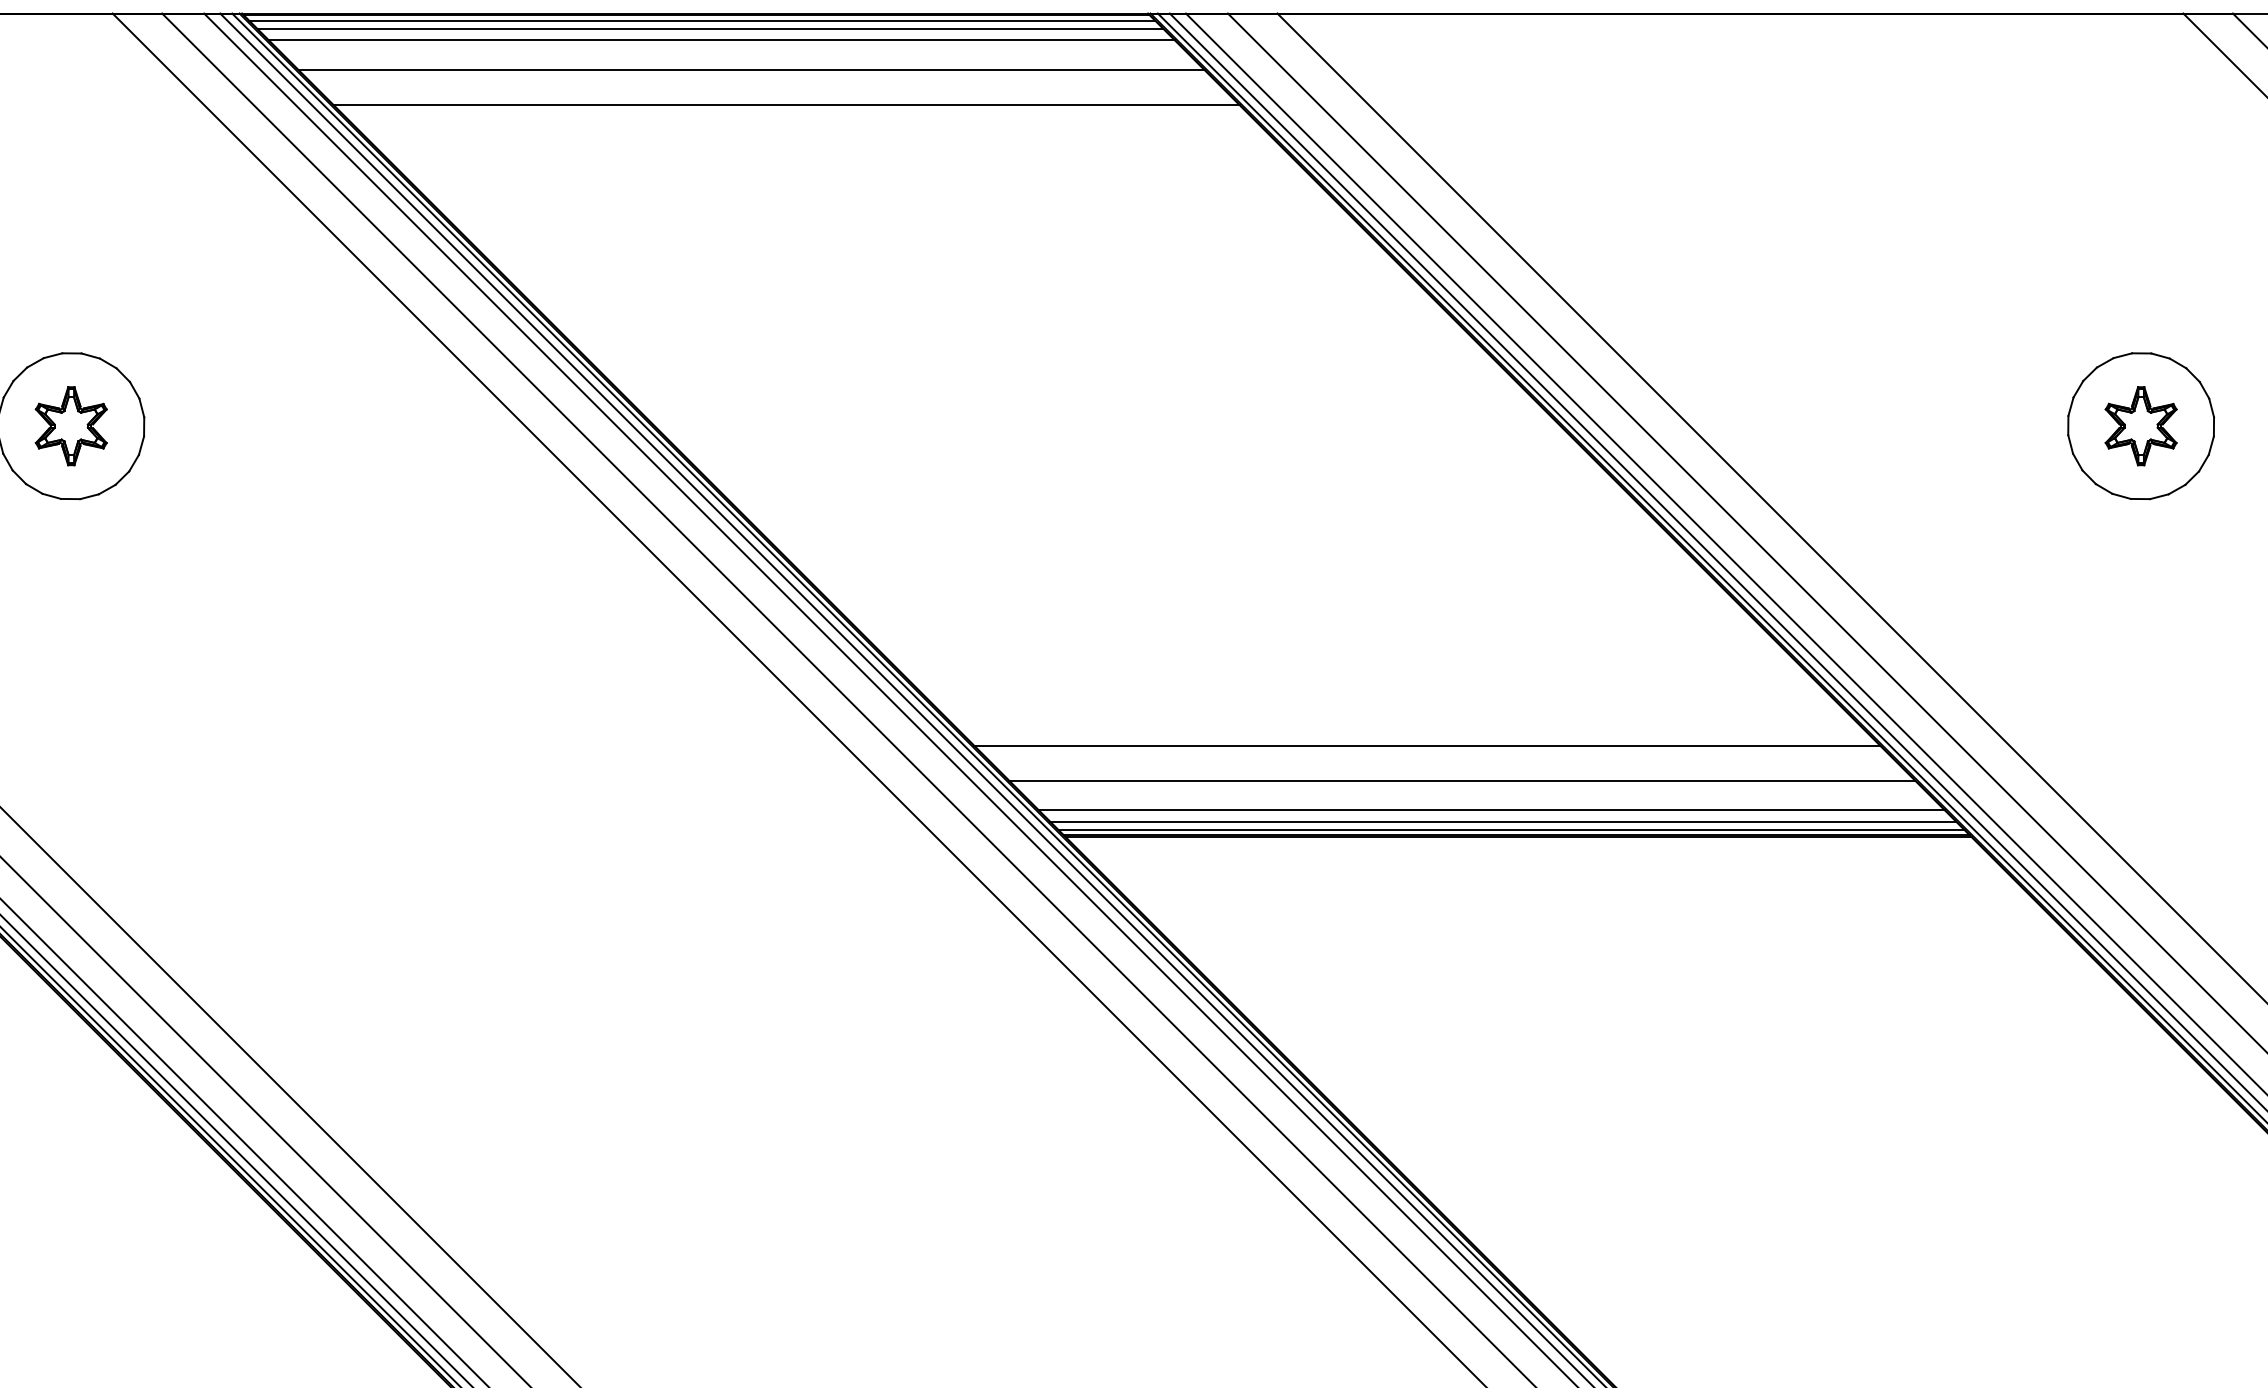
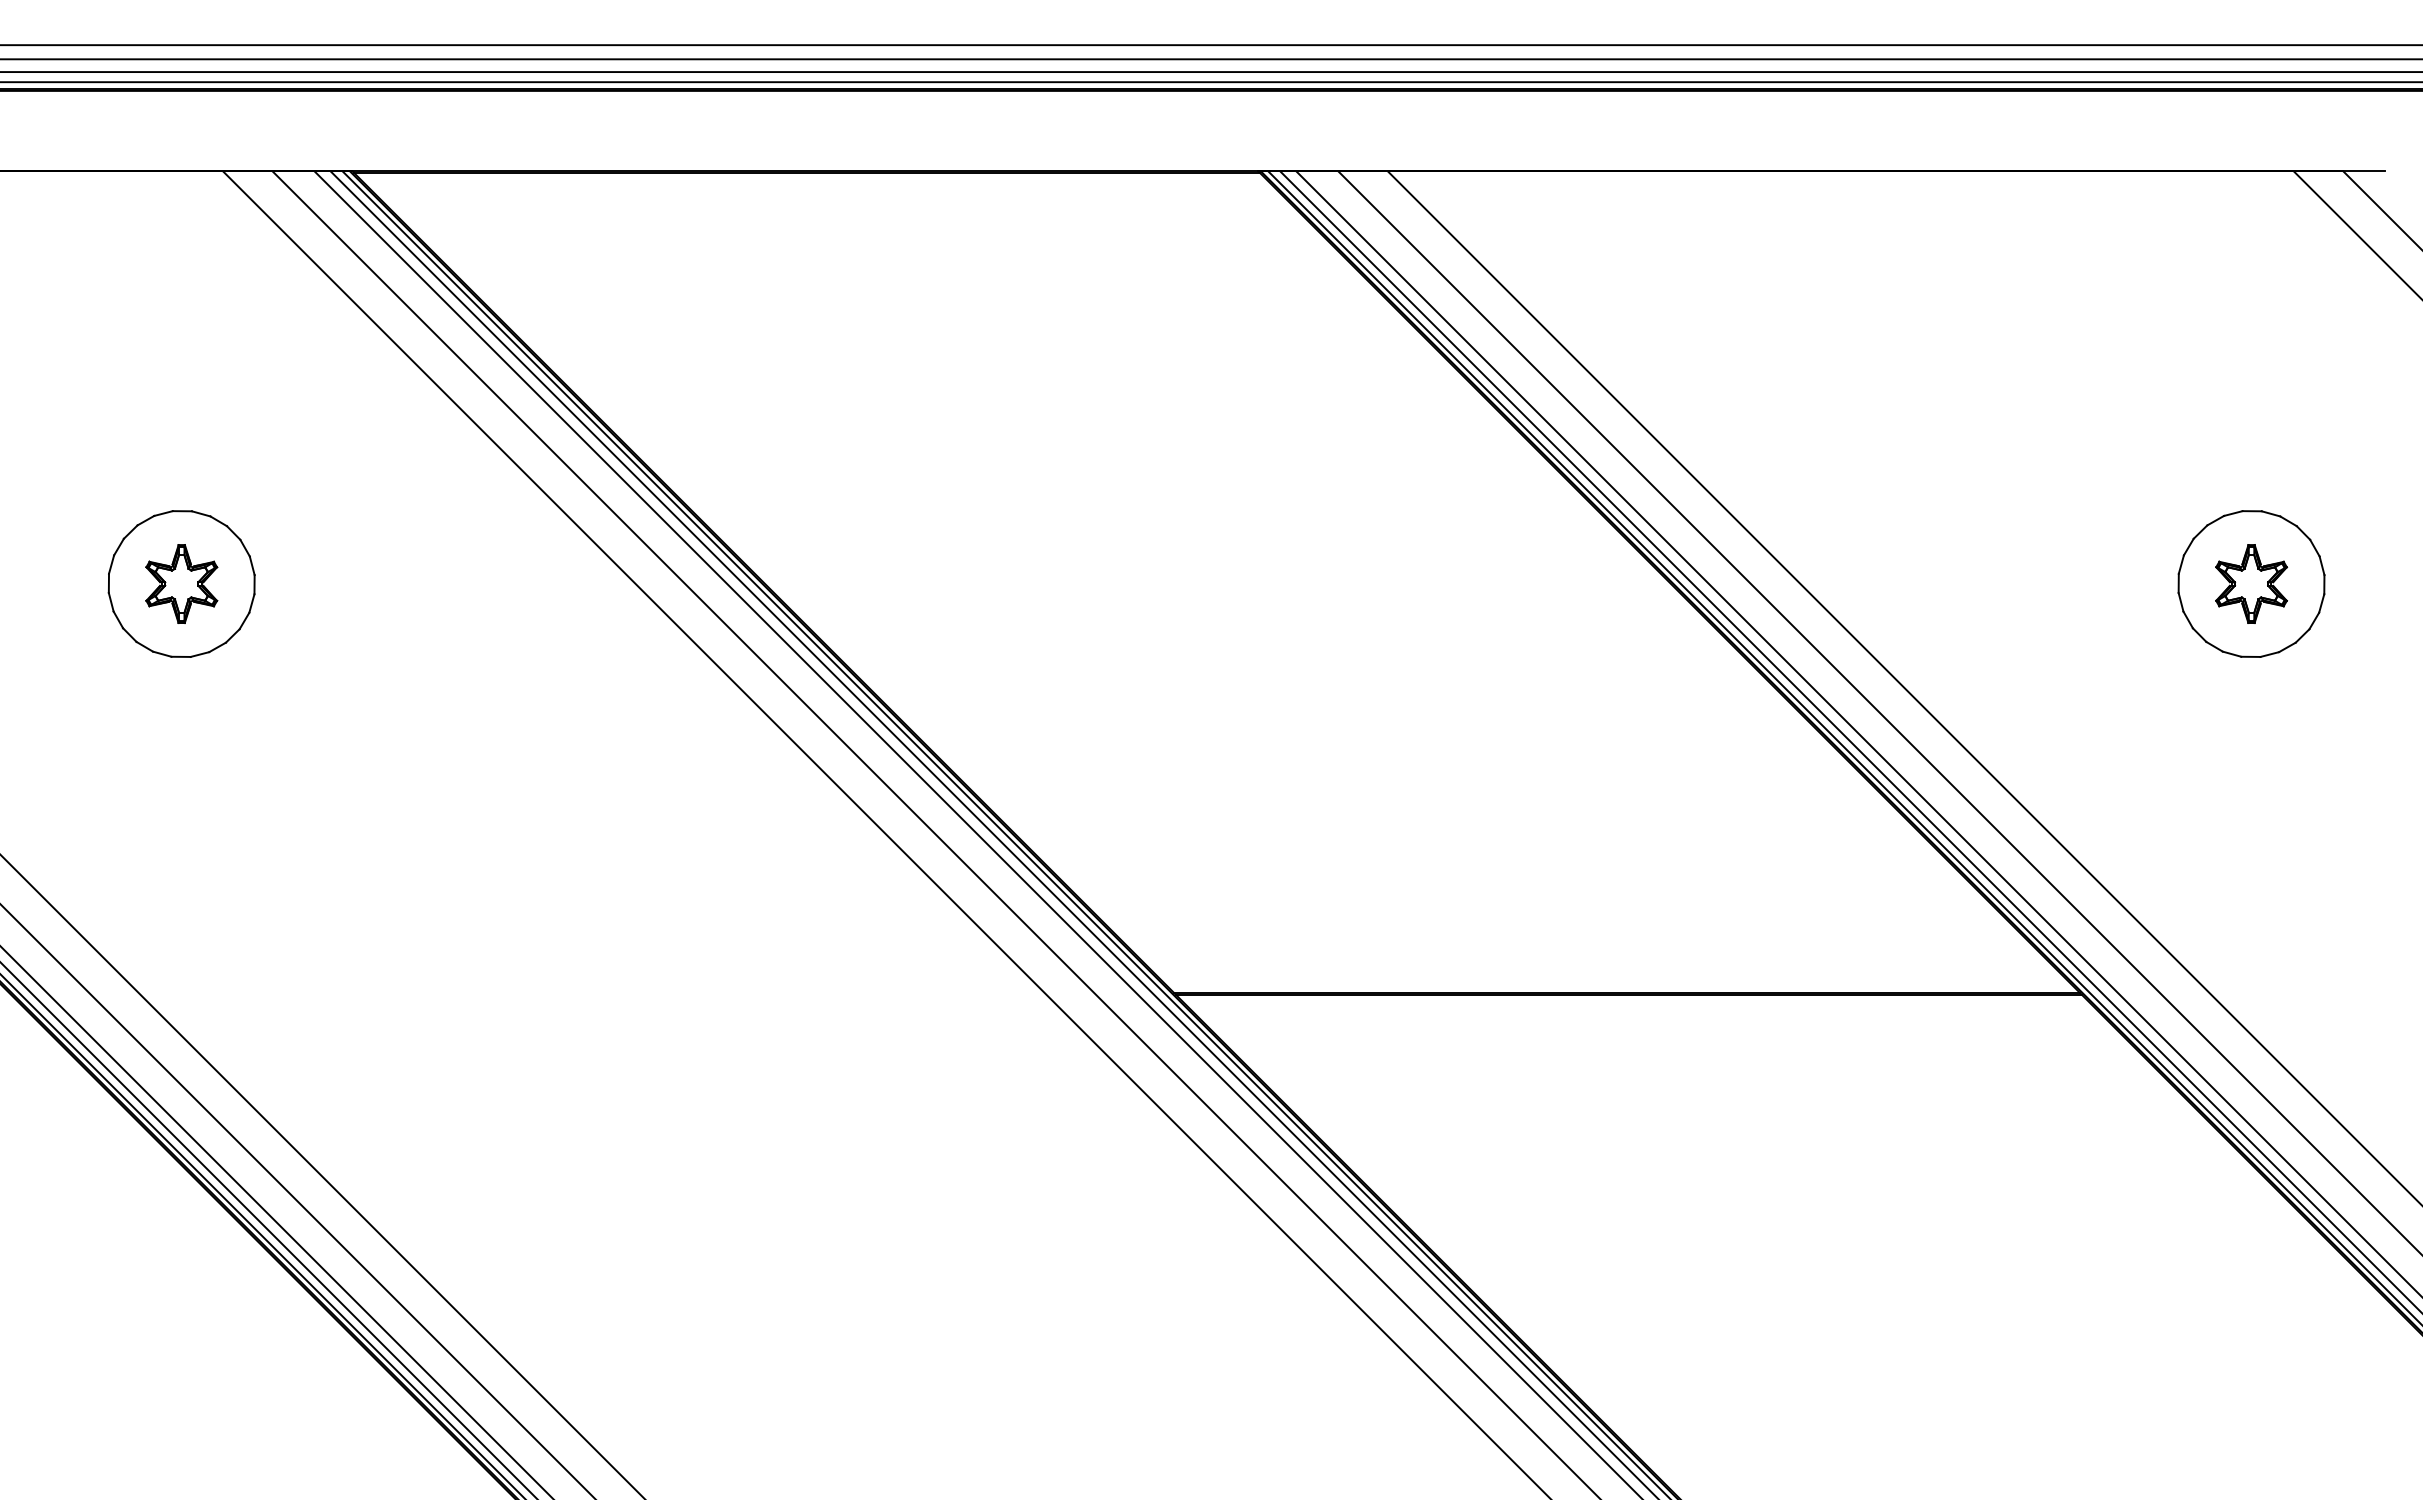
line: (702, 20) -> (812, 178), removed
line: (710, 28) -> (820, 186), removed
line: (722, 40) -> (832, 198), removed
line: (751, 69) -> (861, 227), removed
line: (786, 104) -> (896, 262), removed
line: (1427, 745) -> (1537, 903), removed
line: (1462, 780) -> (1572, 938), removed
line: (1492, 810) -> (1602, 968), removed
line: (1503, 821) -> (1613, 979), removed
line: (1512, 830) -> (1622, 988), removed

